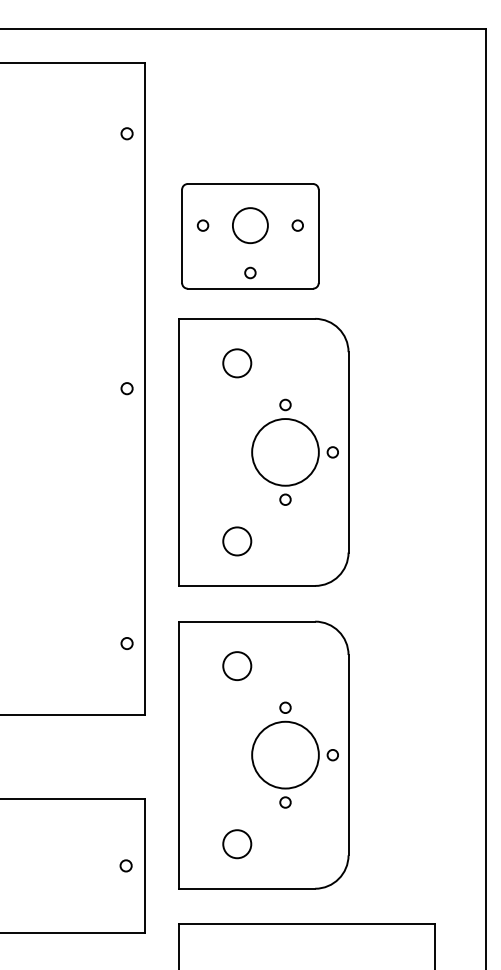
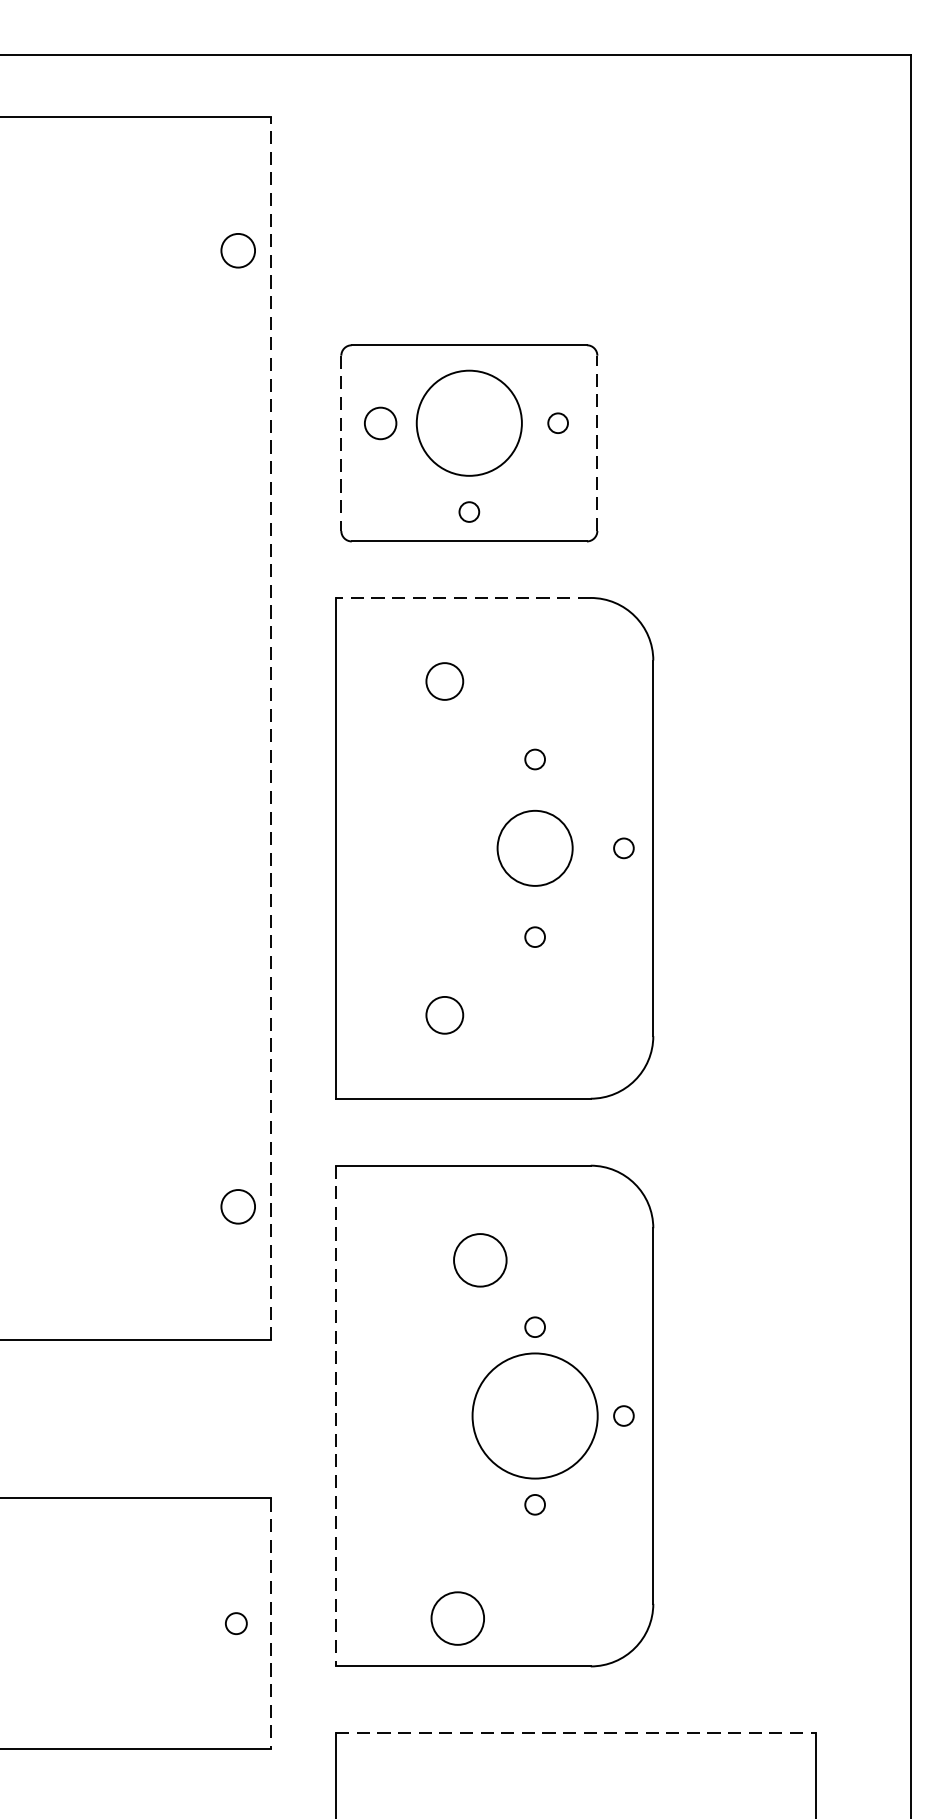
circle: (126, 133) -> (237, 250), size x1.6
circle: (202, 225) -> (379, 422), size x1.6
circle: (249, 225) -> (467, 422), size x1.6
line: (182, 236) -> (342, 443), solid -> dashed
line: (318, 236) -> (596, 443), solid -> dashed
line: (247, 318) -> (463, 597), solid -> dashed
circle: (237, 363) -> (445, 681), size x0.7
circle: (126, 388) -> (237, 728), removed
line: (144, 388) -> (270, 728), solid -> dashed
circle: (285, 452) -> (535, 848), size x0.6
circle: (237, 541) -> (445, 1015), size x0.7
circle: (126, 643) -> (237, 1206), size x1.6
circle: (237, 665) -> (480, 1259), moved
line: (179, 755) -> (336, 1416), solid -> dashed
circle: (237, 844) -> (458, 1619), moved
line: (144, 865) -> (270, 1622), solid -> dashed
line: (307, 924) -> (576, 1733), solid -> dashed

